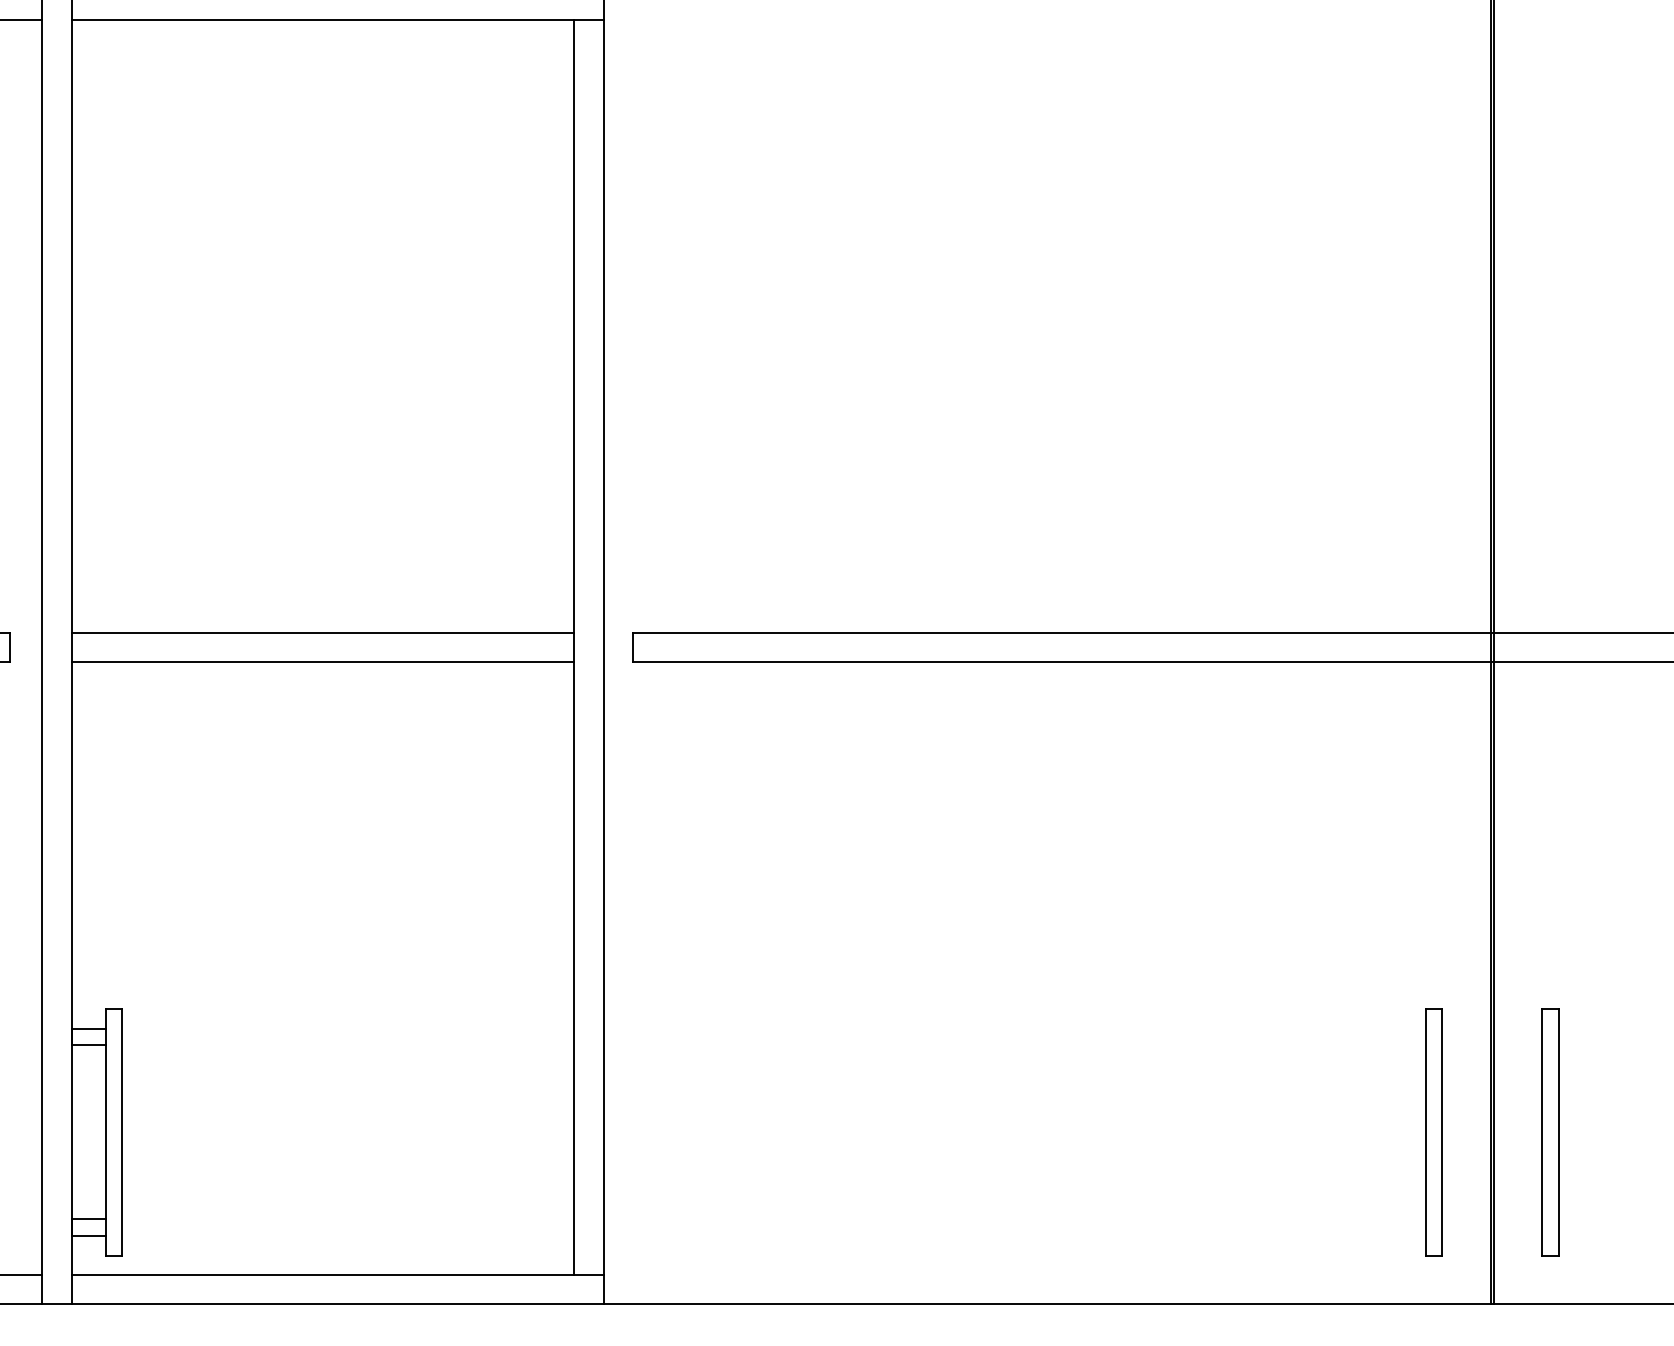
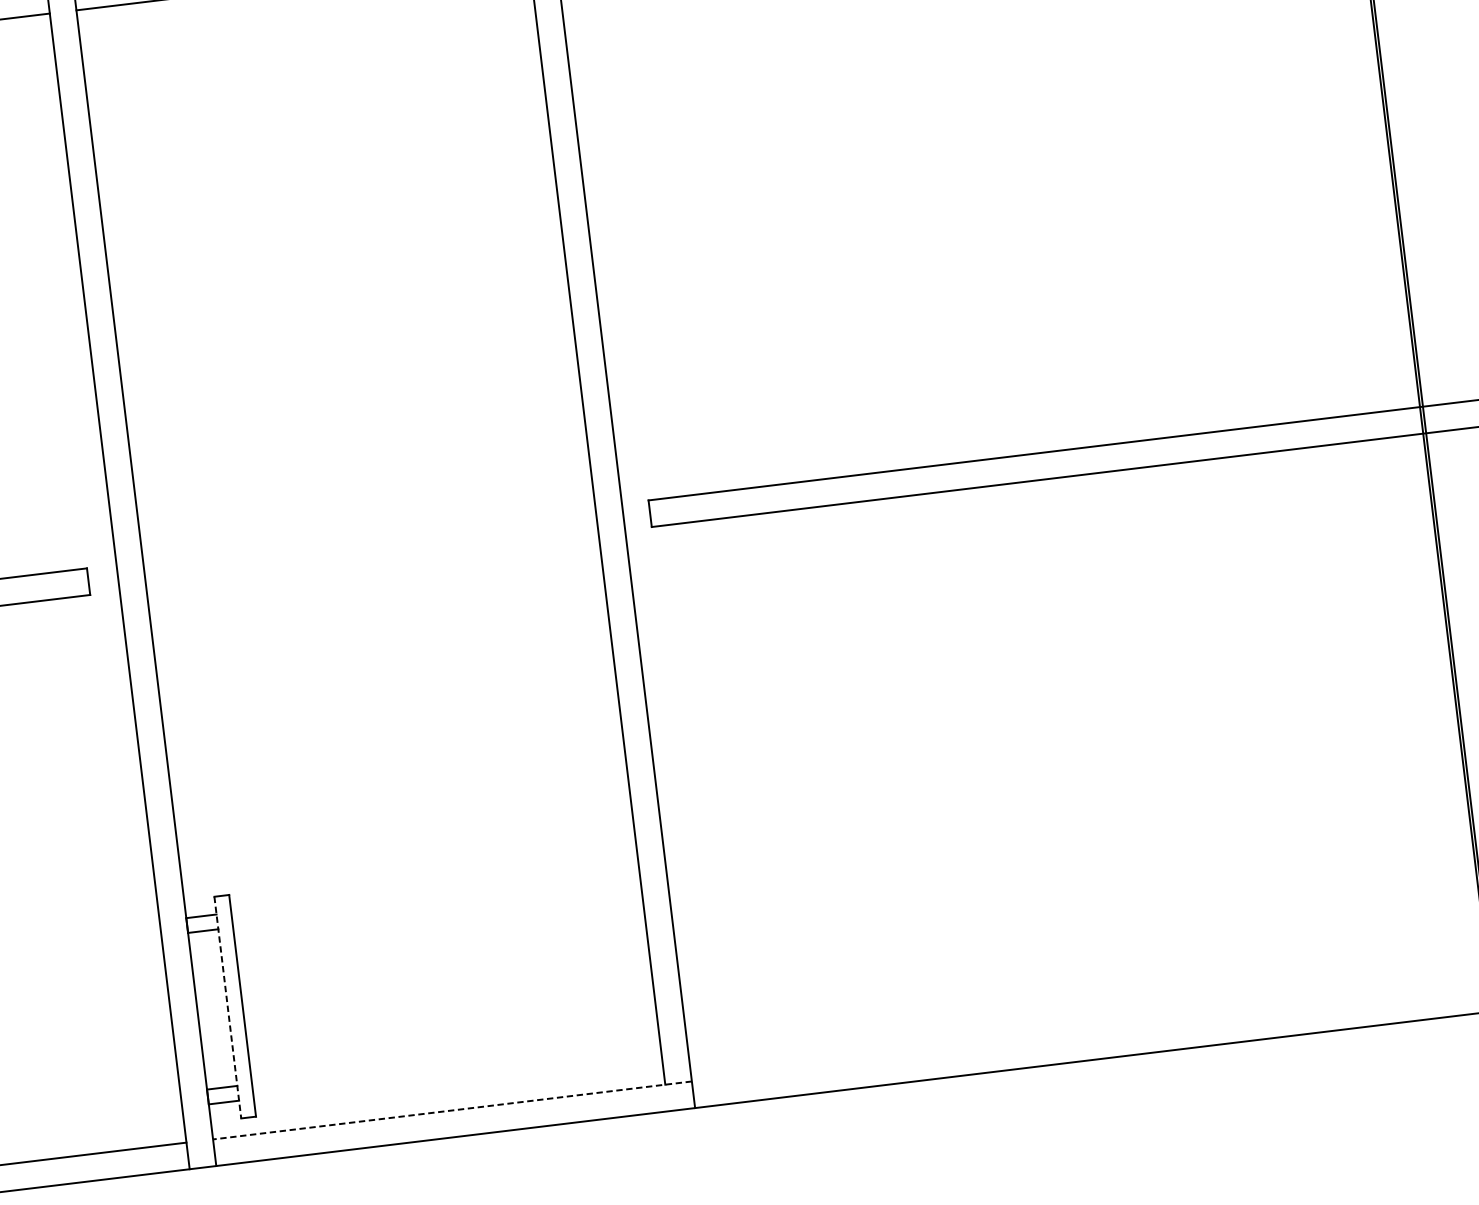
line: (322, 632) -> (368, 534), removed
line: (322, 662) -> (371, 561), removed
line: (105, 1132) -> (227, 1007), solid -> dashed
part: (1433, 1132) -> (1423, 863), removed
line: (337, 1274) -> (452, 1110), solid -> dashed

